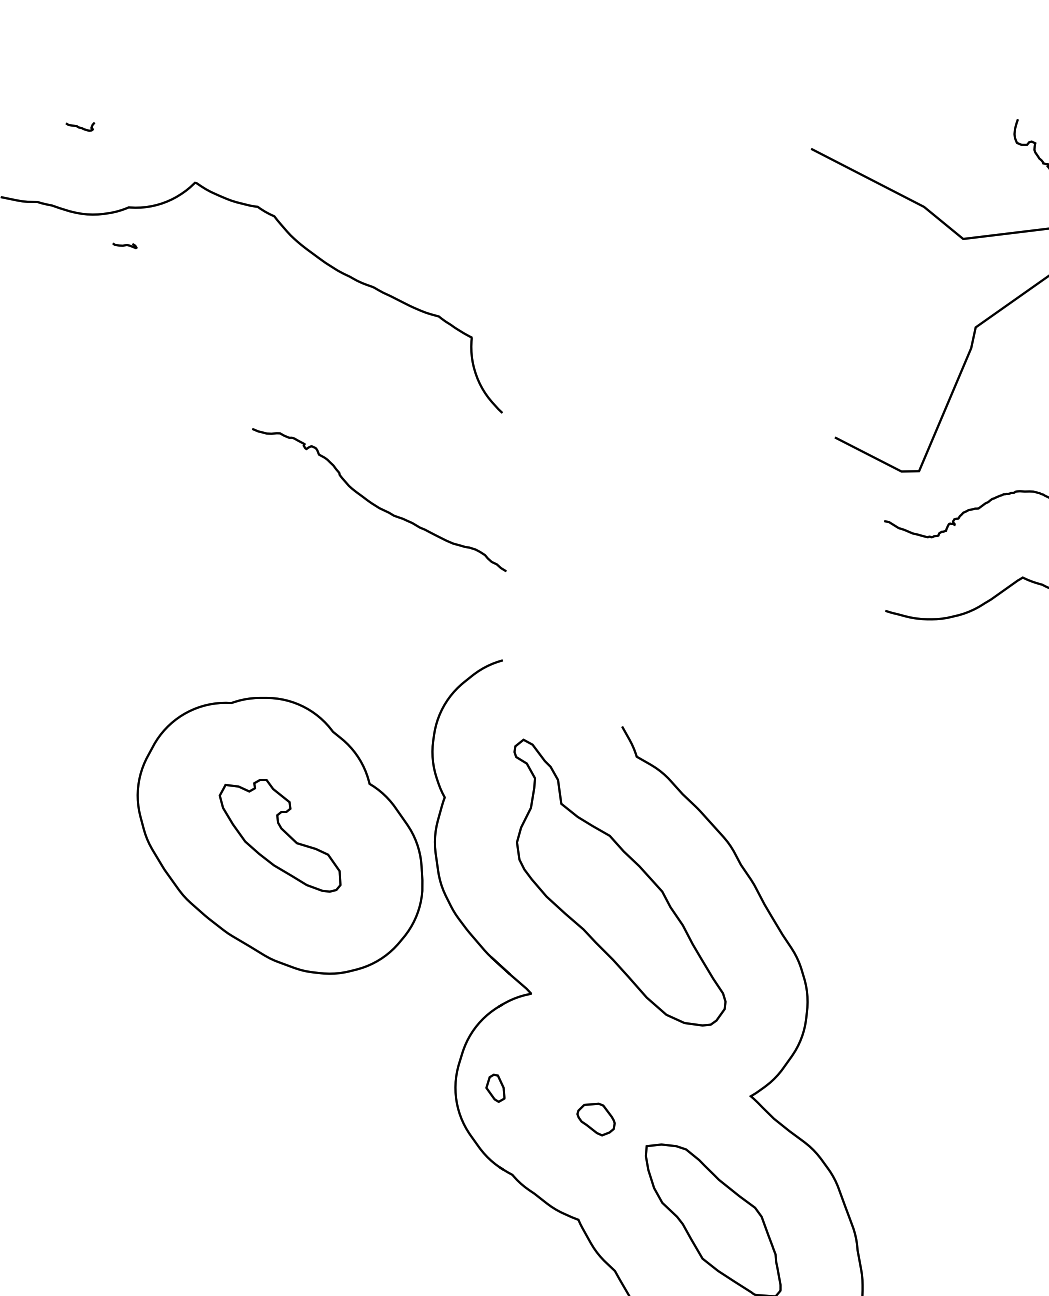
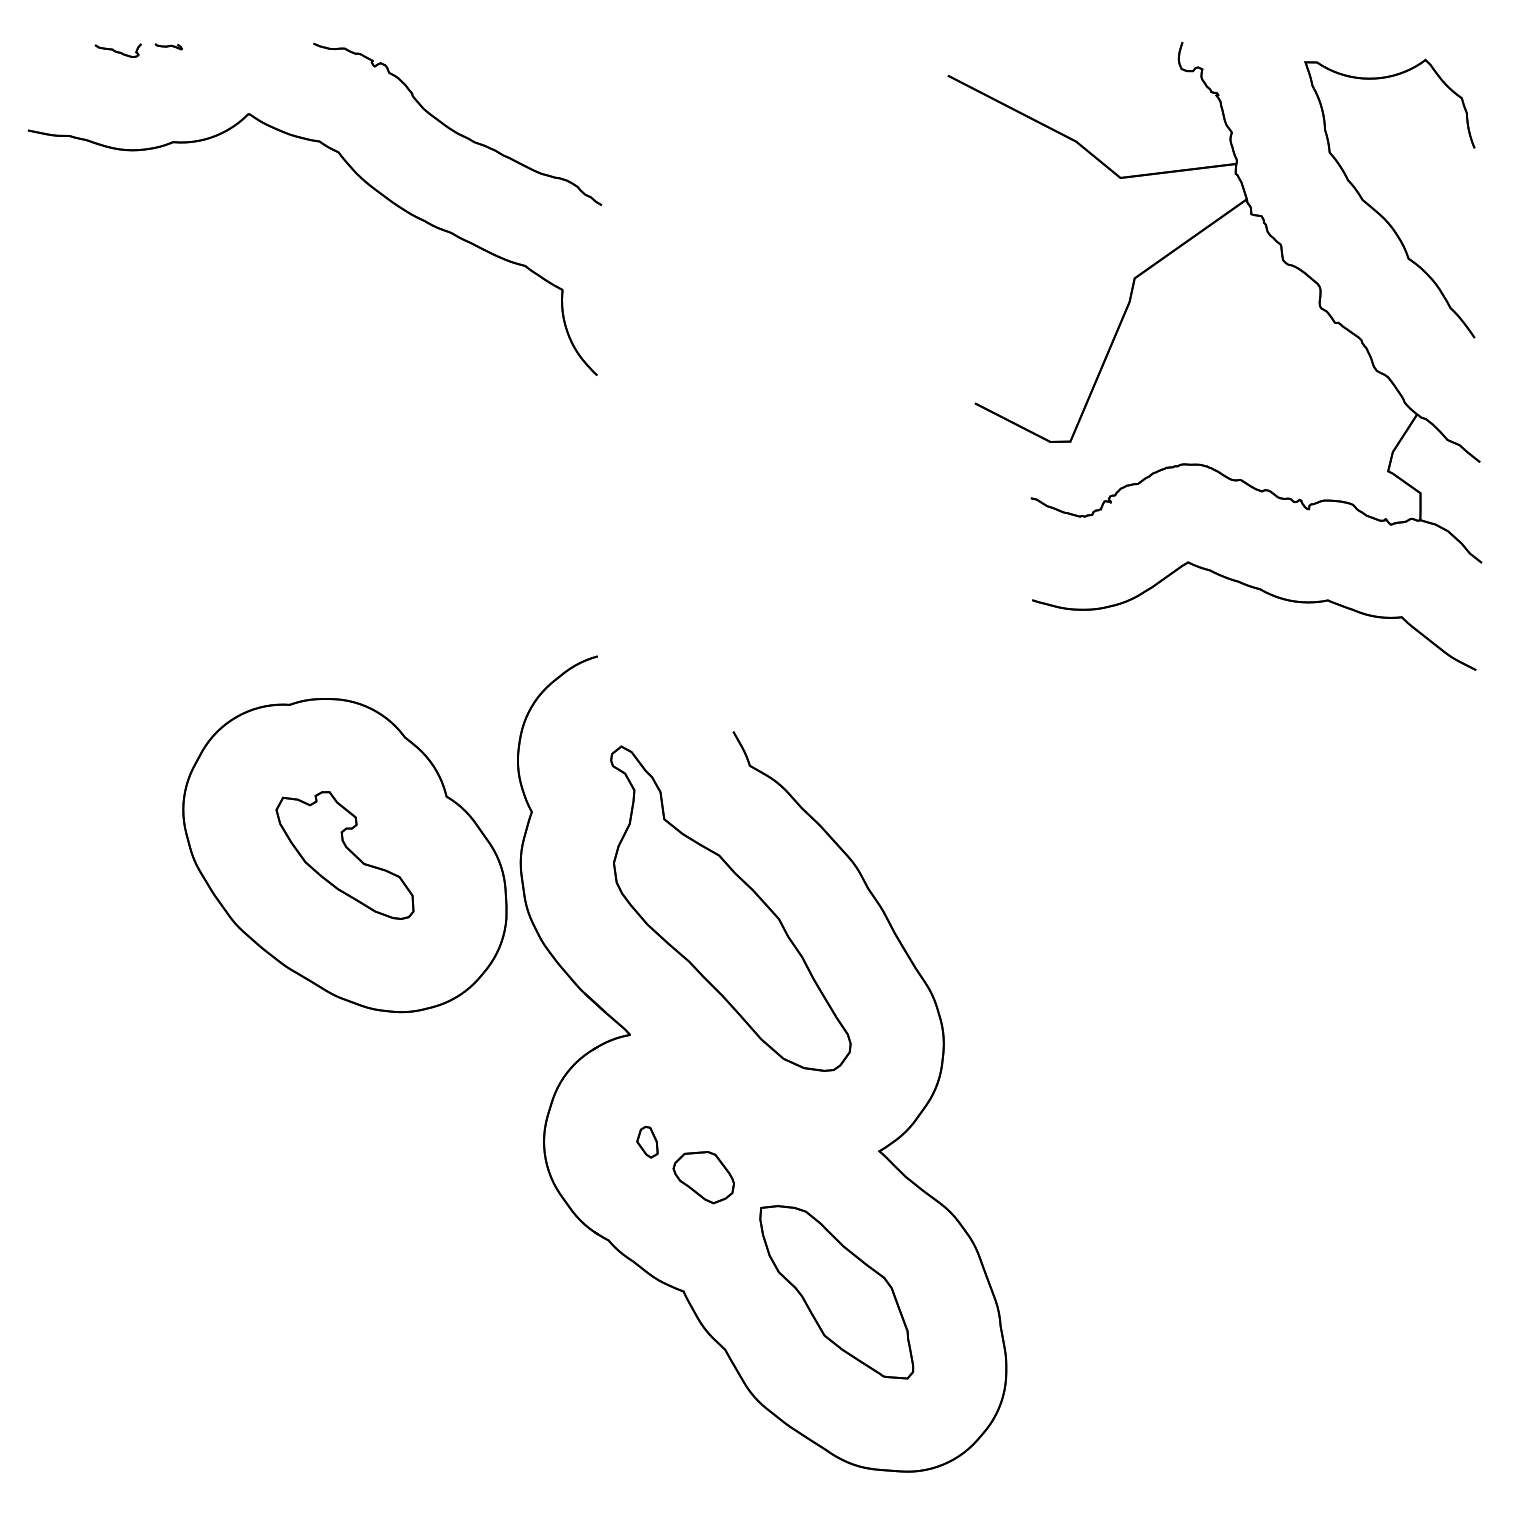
part: (79, 126) -> (117, 50), size x1.43
part: (124, 245) -> (168, 46), moved
part: (375, 504) -> (453, 129), moved
part: (495, 1087) -> (647, 1141), moved
part: (595, 1119) -> (703, 1177), size x1.43

